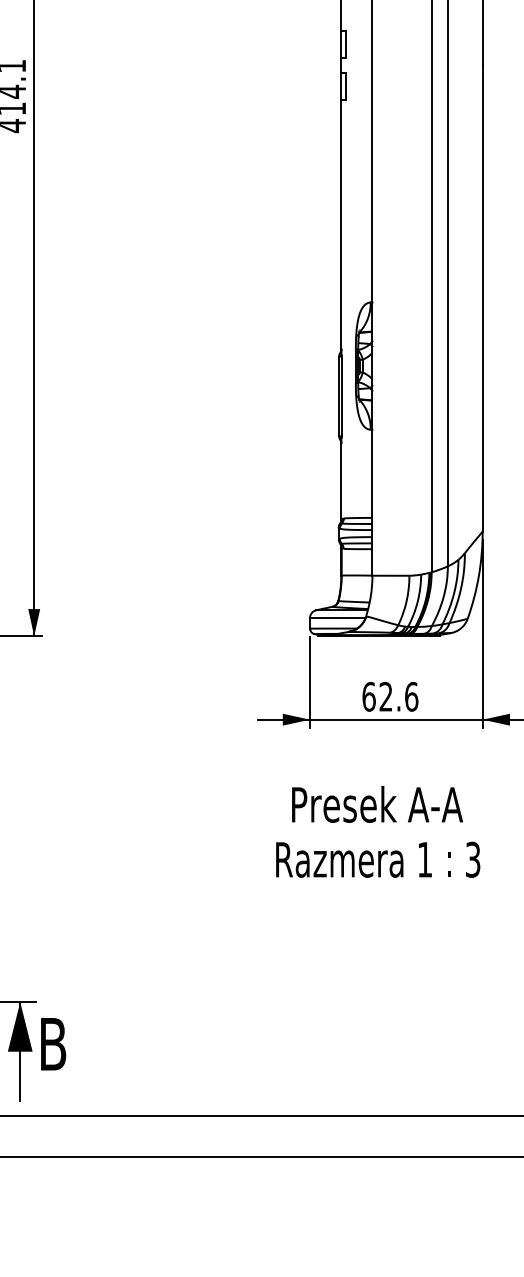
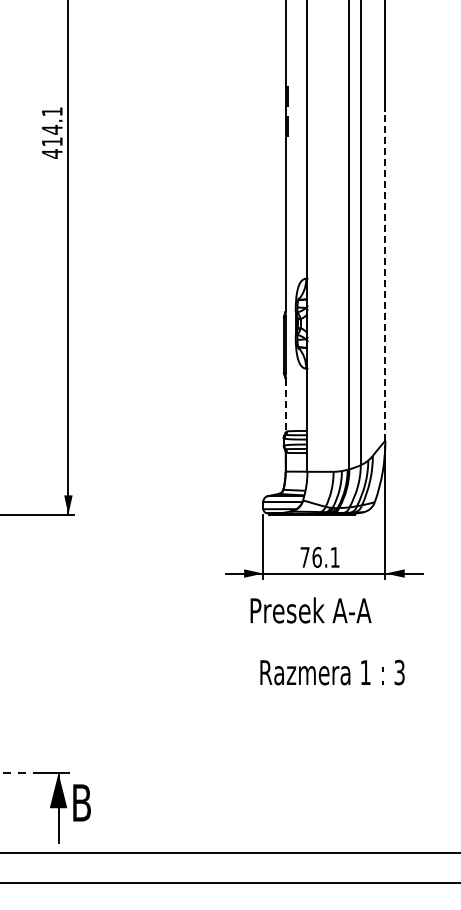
line: (482, 299) -> (385, 276), solid -> dashed
line: (341, 481) -> (285, 405), solid -> dashed
text: (389, 695) -> (319, 556), 62.6 -> 76.1
text: (376, 804) -> (310, 610), moved
text: (378, 859) -> (332, 672), moved

